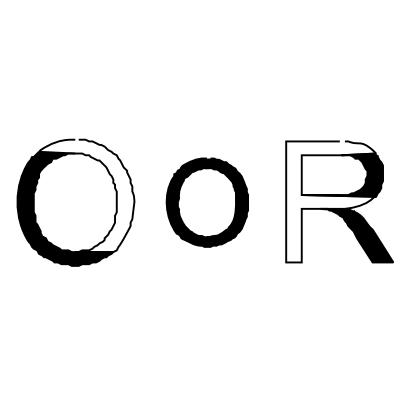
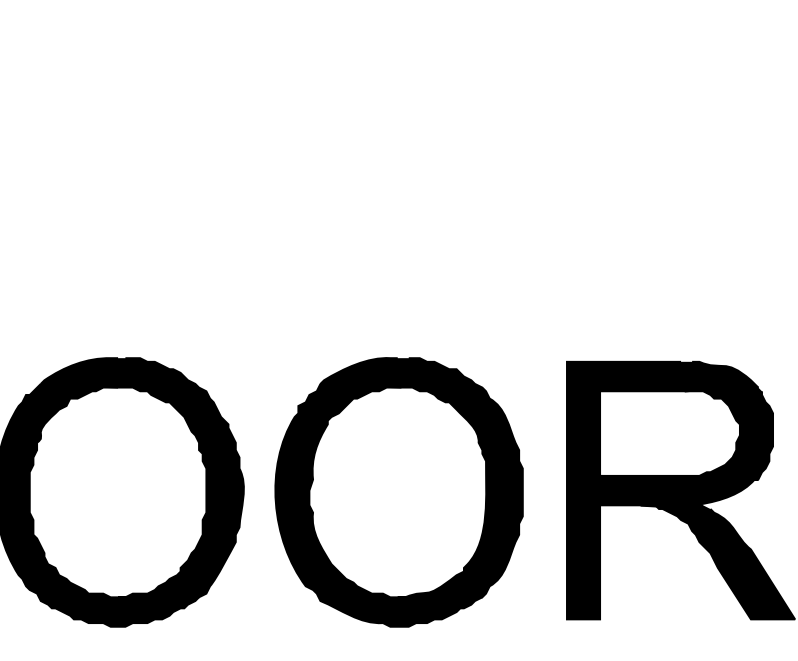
fill: (86, 195) -> (141, 476), added
fill: (331, 201) -> (663, 489), added
part: (207, 202) -> (399, 491), size x1.43

